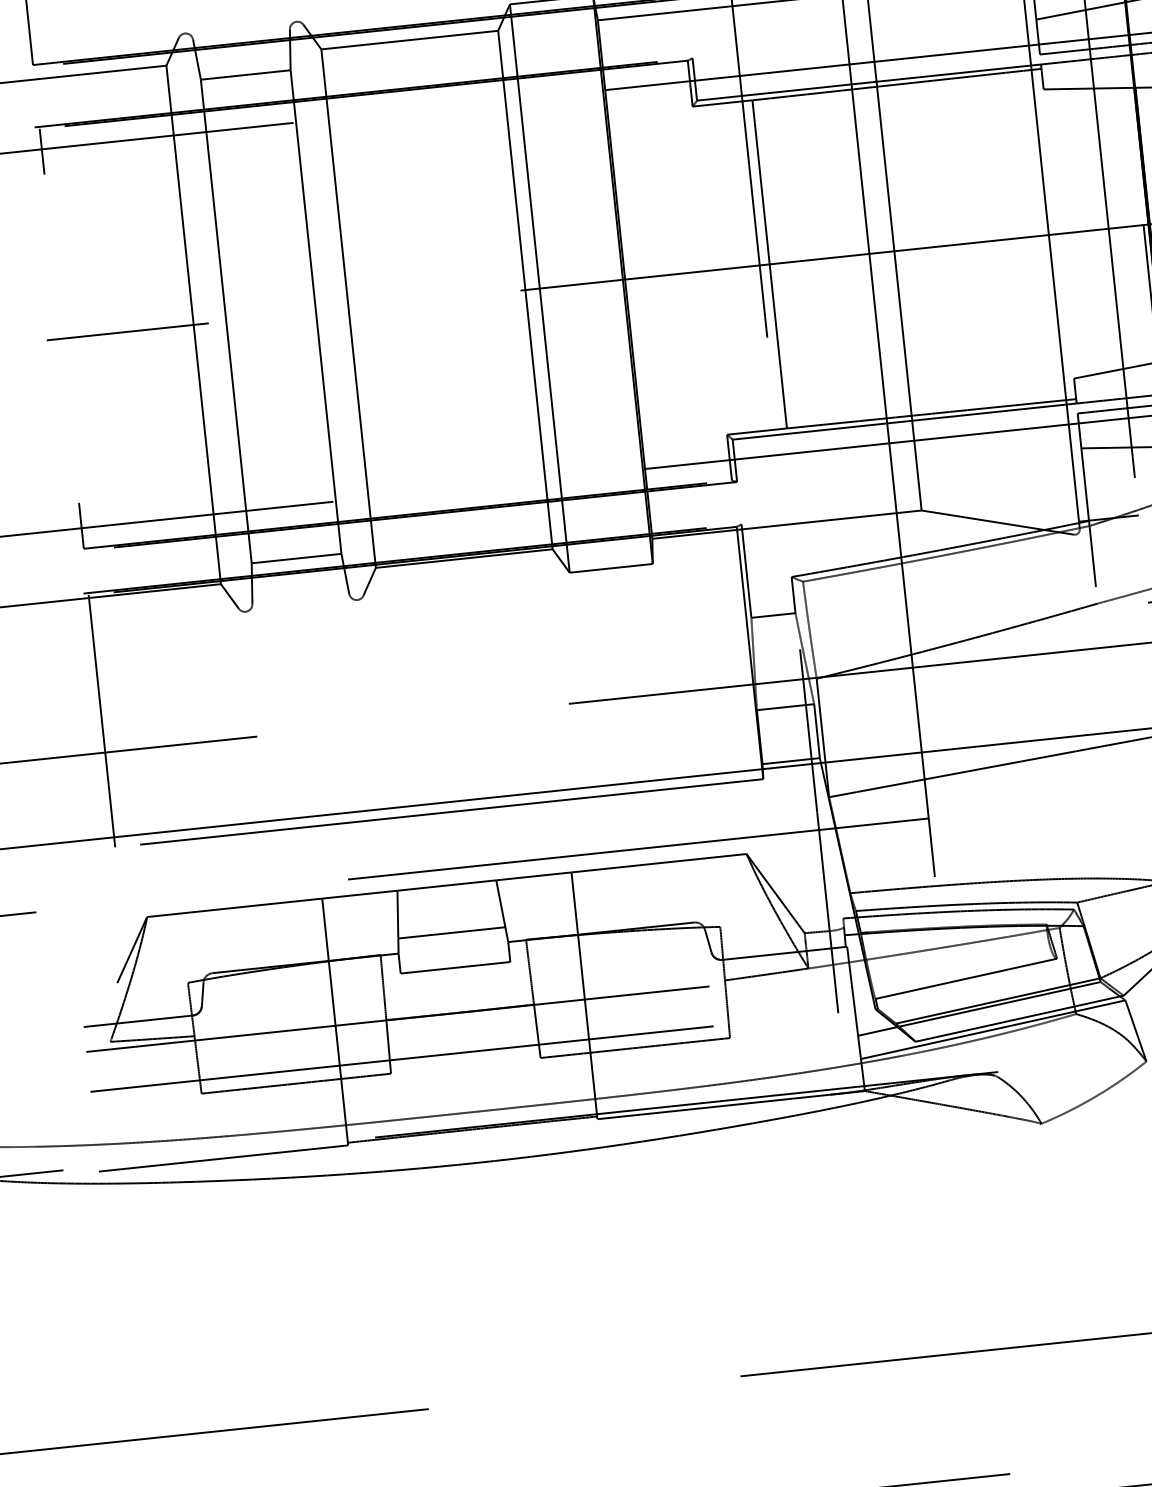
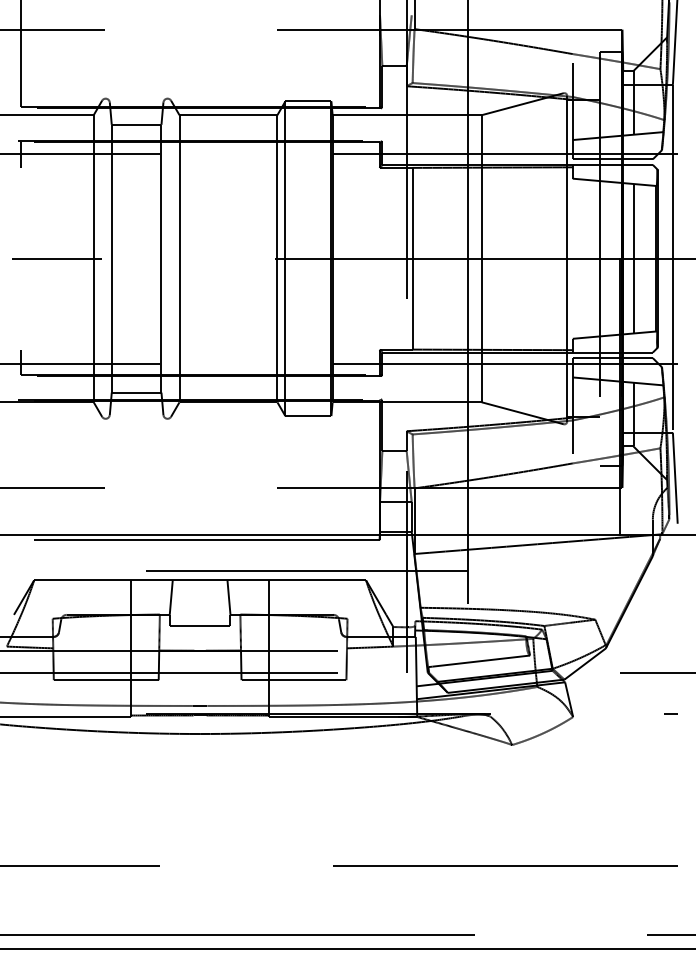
line: (101, 721) -> (20, 470), removed
line: (450, 932) -> (199, 606), removed

